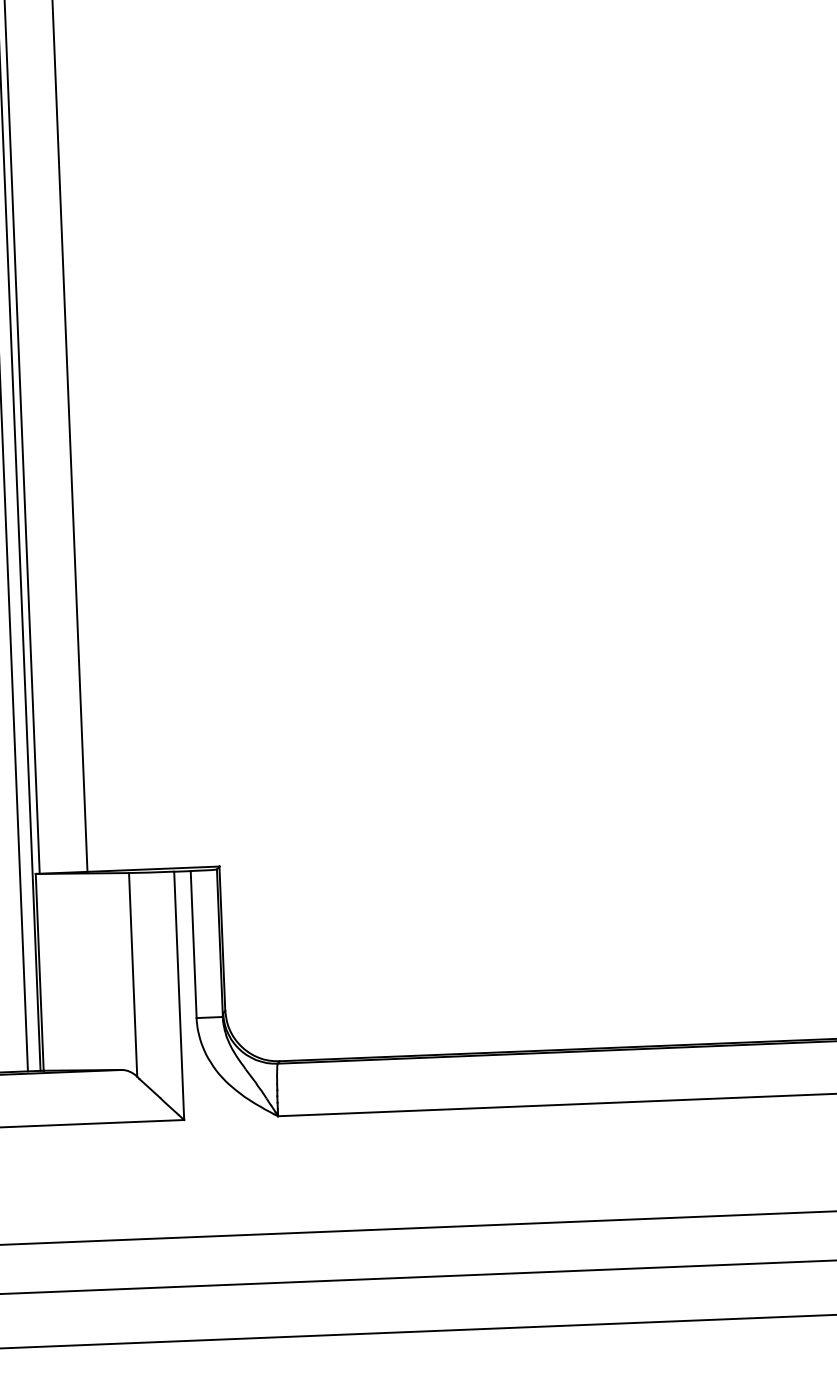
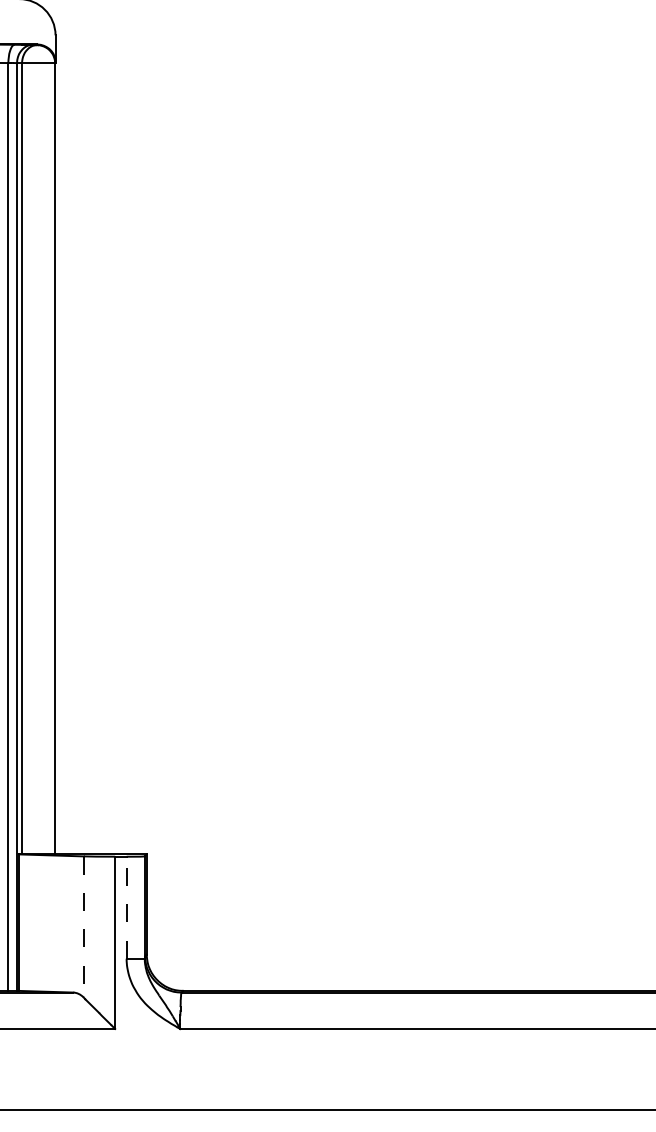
line: (193, 944) -> (126, 907), solid -> dashed
line: (132, 975) -> (83, 927), solid -> dashed

